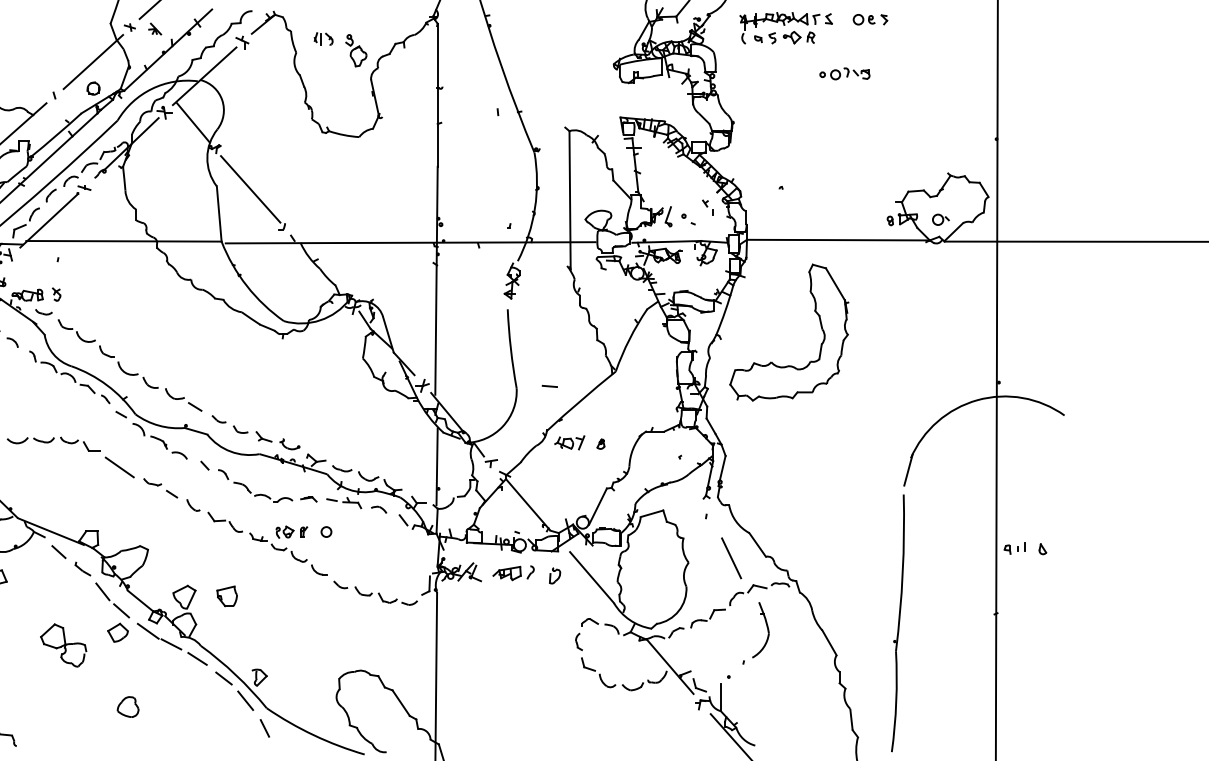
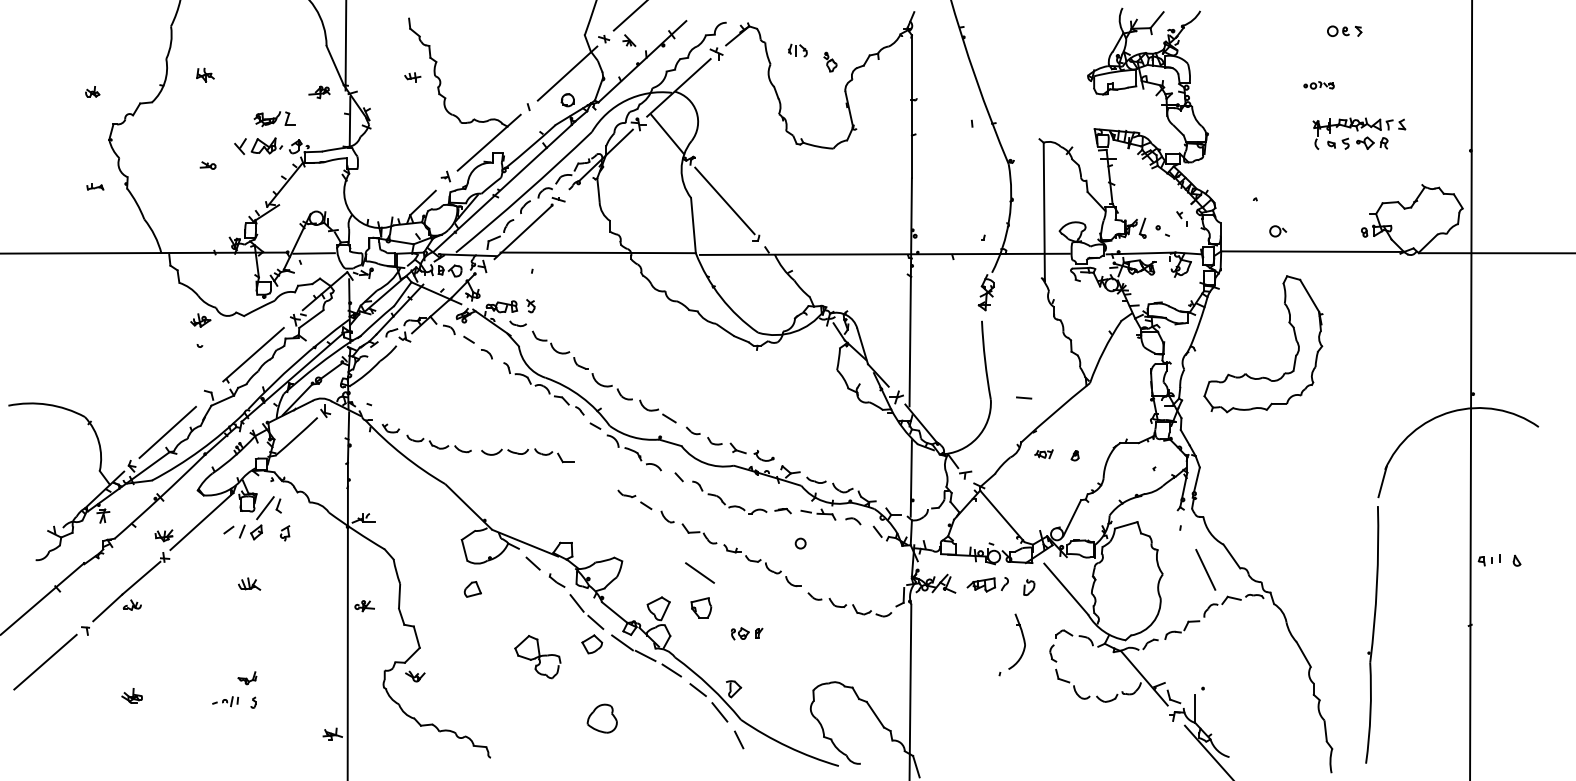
part: (786, 27) -> (1359, 133), moved
part: (356, 49) -> (830, 61), size x0.6
part: (844, 73) -> (1318, 85), size x0.6
part: (941, 219) -> (1278, 231), moved
part: (569, 441) -> (1043, 453), size x0.6
line: (119, 466) -> (699, 572), moved
part: (292, 531) -> (747, 633), moved
part: (767, 630) -> (1023, 642), moved
part: (128, 706) -> (602, 718), size x1.4

